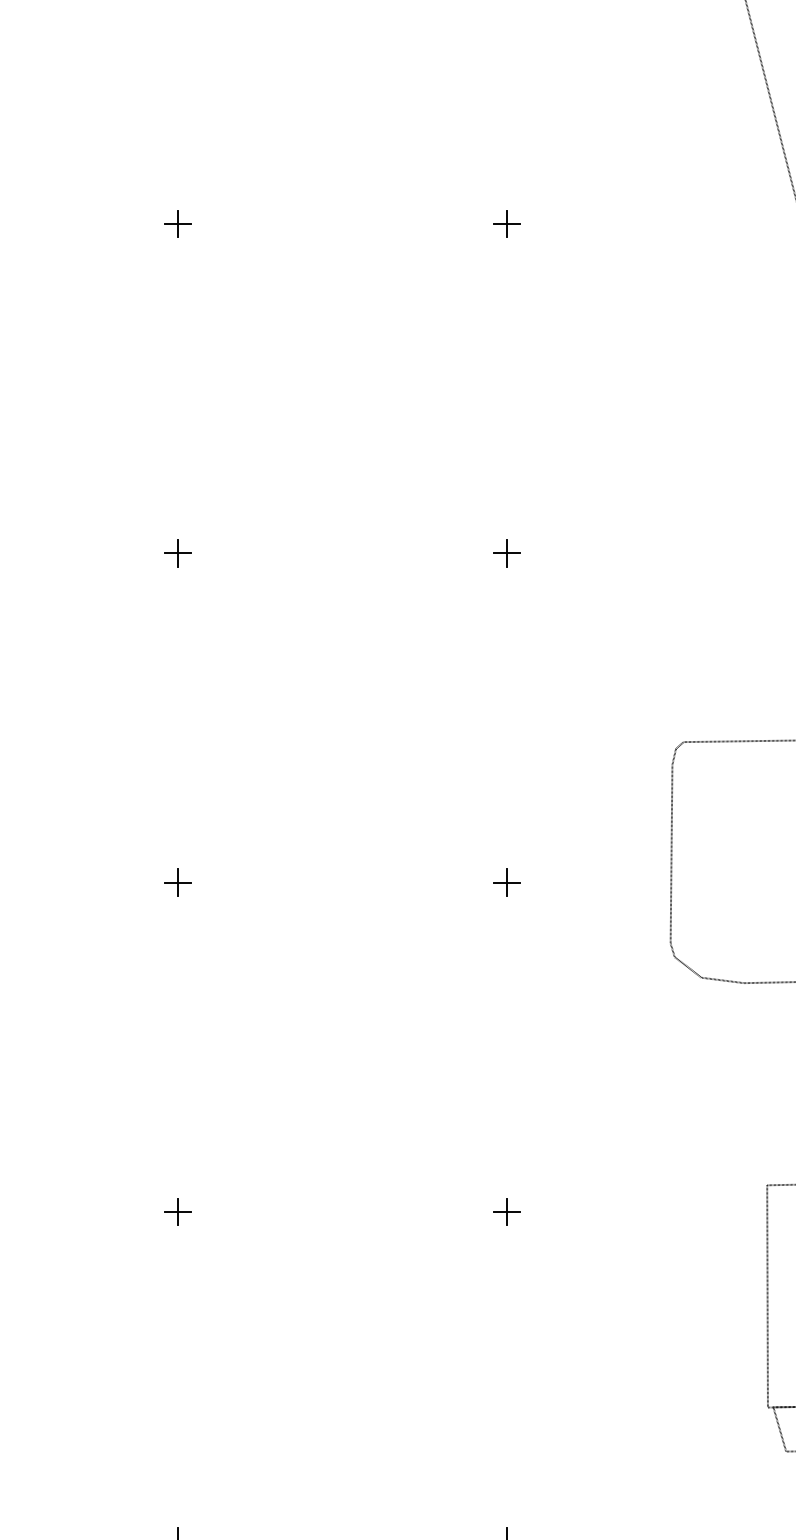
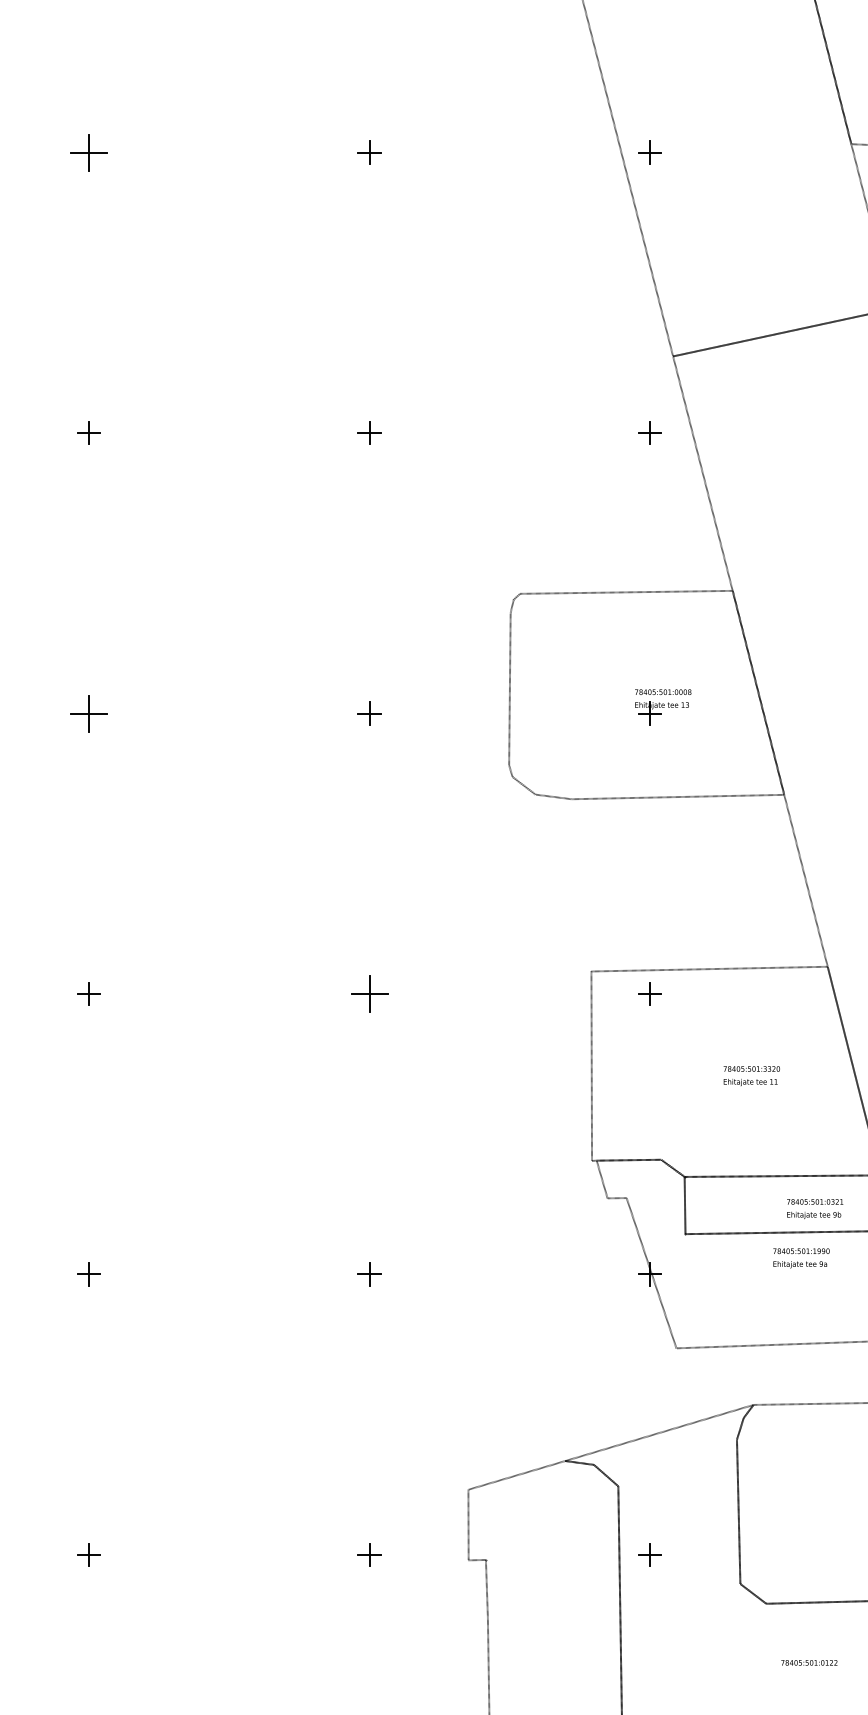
part: (176, 224) -> (88, 152), size x1.6
part: (176, 882) -> (88, 713), size x1.6
part: (506, 1211) -> (369, 993), size x1.6

